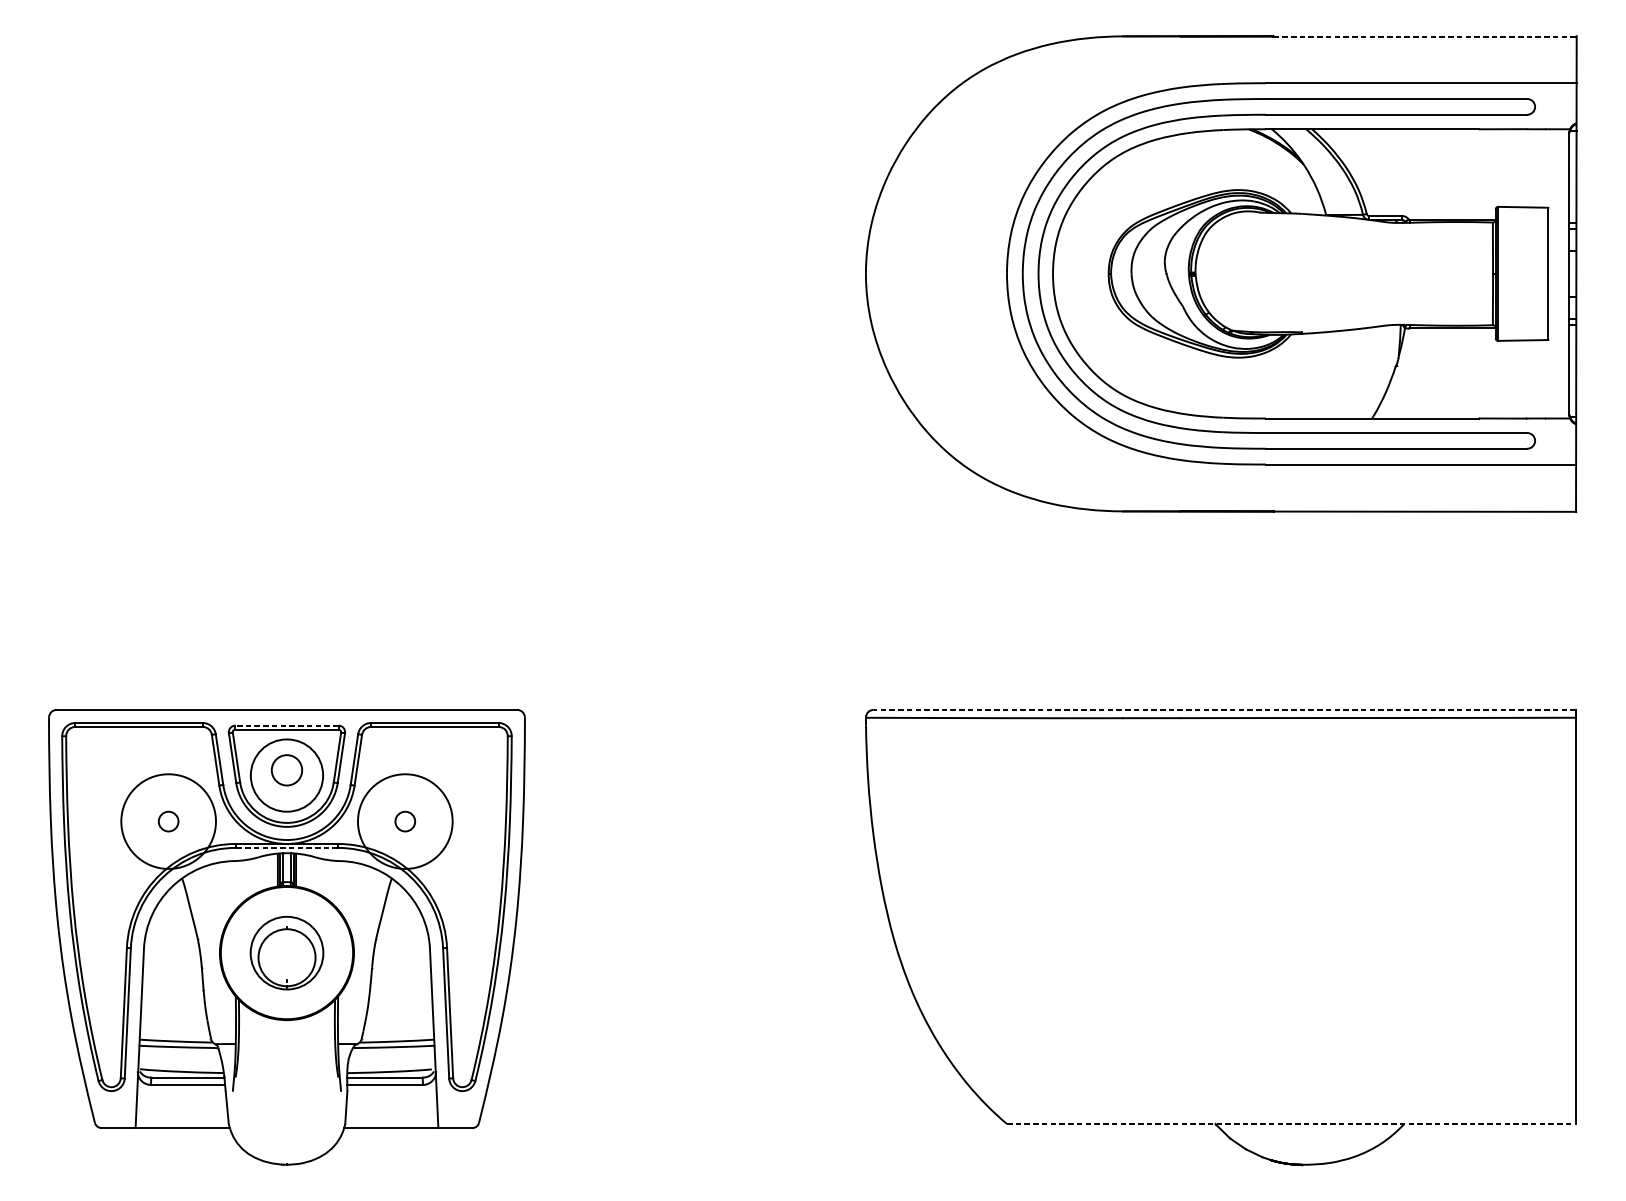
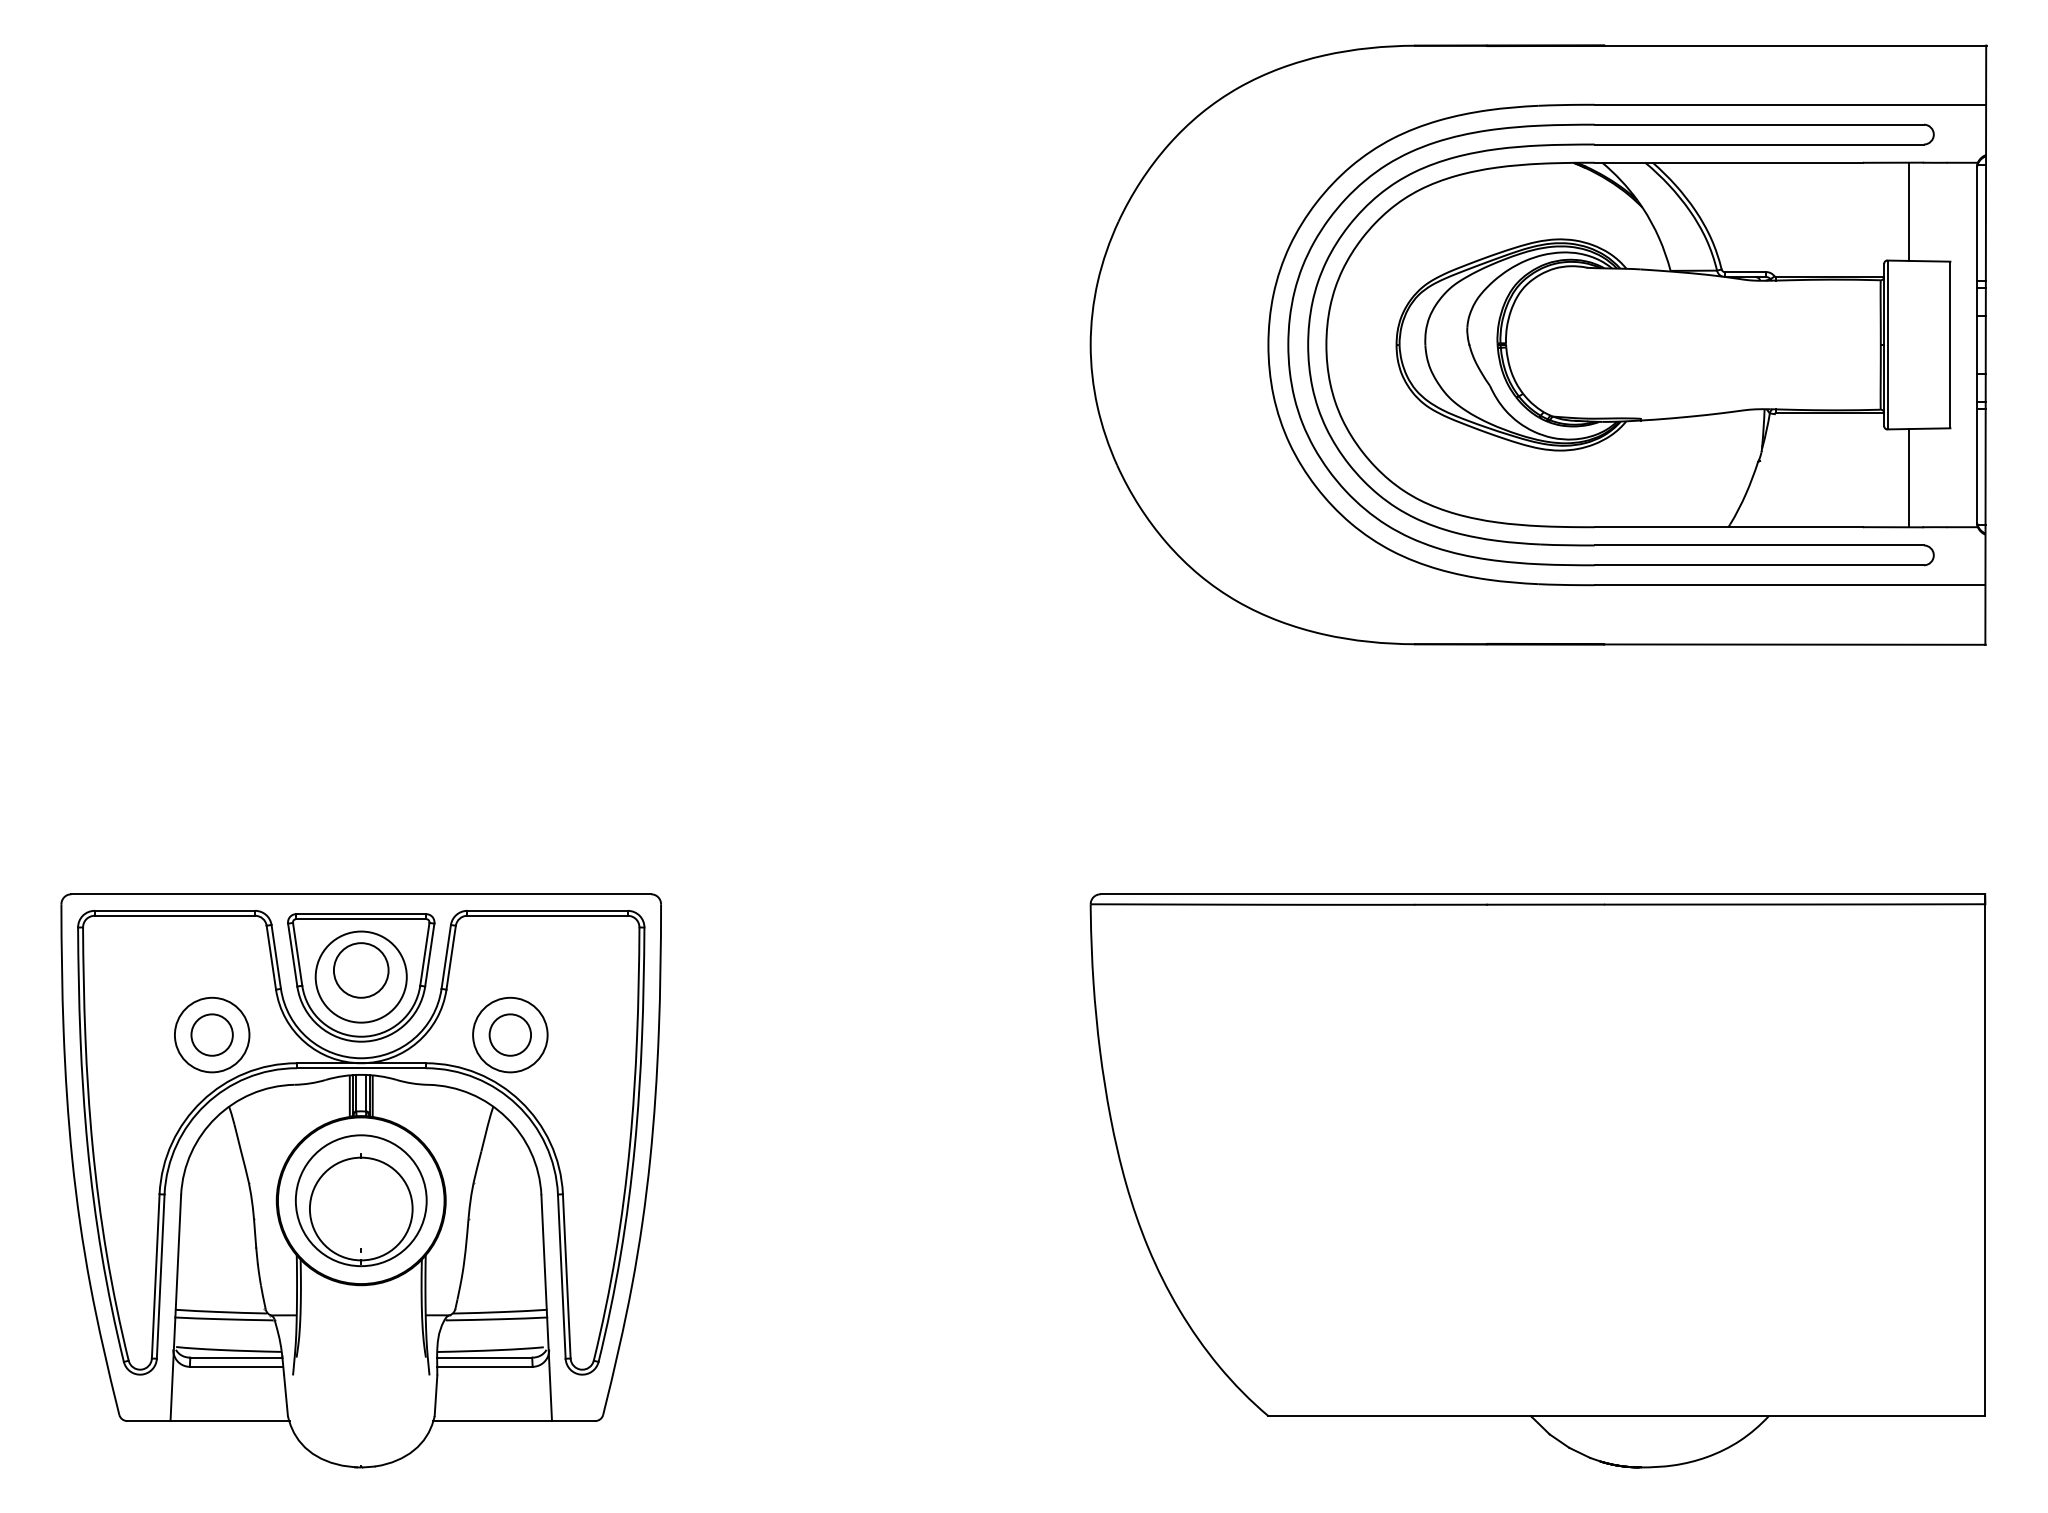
line: (1425, 36) -> (1795, 45), dashed -> solid
line: (1515, 167) -> (1908, 211), added
line: (1515, 379) -> (1908, 478), added
line: (1224, 710) -> (1542, 894), dashed -> solid
line: (287, 725) -> (361, 914), dashed -> solid
circle: (286, 770) -> (360, 970), size x1.43
circle: (168, 821) -> (211, 1034), size x0.62
circle: (168, 821) -> (211, 1034), size x1.67
circle: (405, 821) -> (510, 1034), size x0.62
circle: (405, 821) -> (510, 1034), size x1.67
line: (286, 848) -> (360, 1068), dashed -> solid
part: (287, 952) -> (361, 1200), size x1.43
line: (1291, 1124) -> (1627, 1416), dashed -> solid

